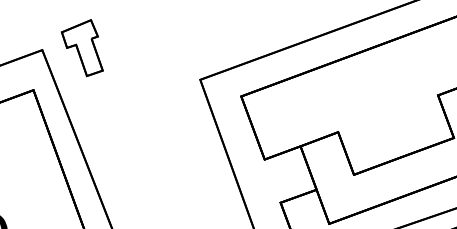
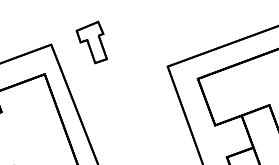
part: (81, 48) -> (91, 42), moved

